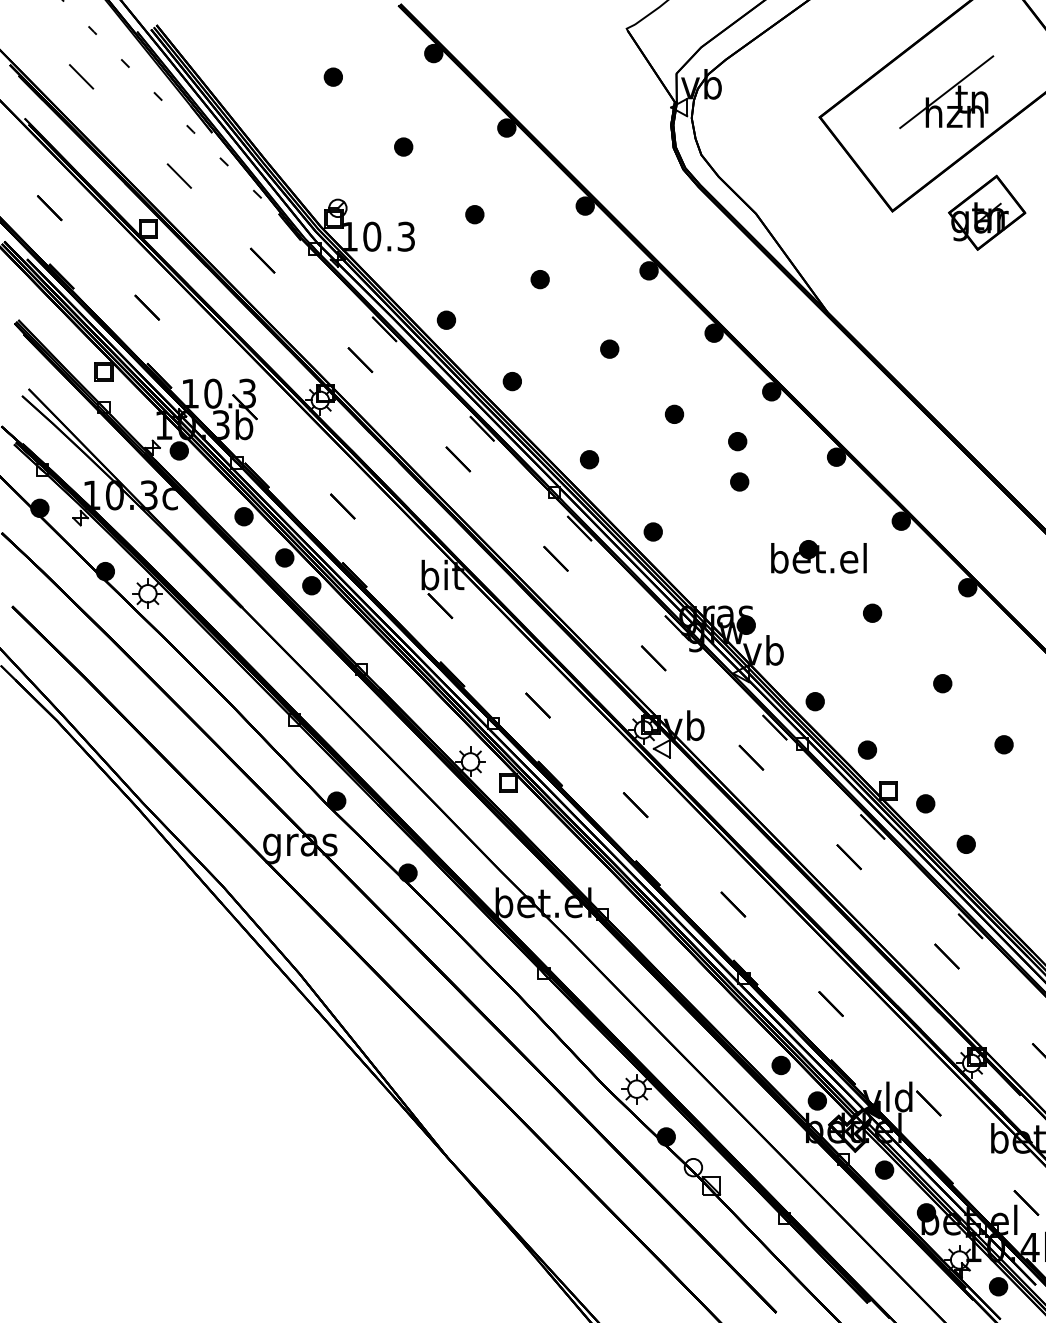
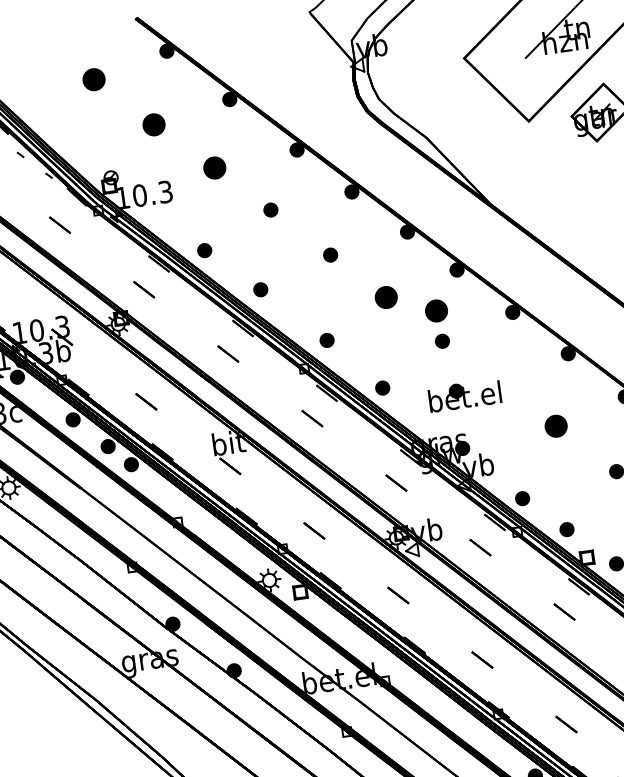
part: (332, 76) -> (93, 79), size x1.6
part: (403, 146) -> (153, 124), size x1.6
part: (474, 214) -> (214, 168), size x1.6
part: (674, 413) -> (386, 296), size x1.6
part: (737, 441) -> (436, 311), size x1.6
part: (818, 556) -> (464, 395), moved
part: (872, 612) -> (556, 425), size x1.6

